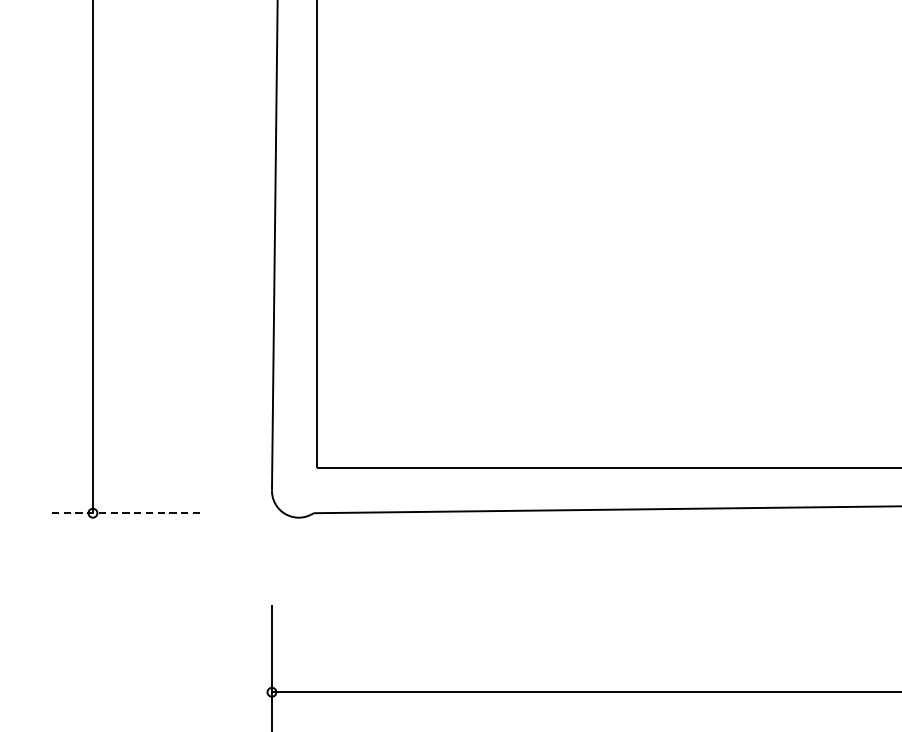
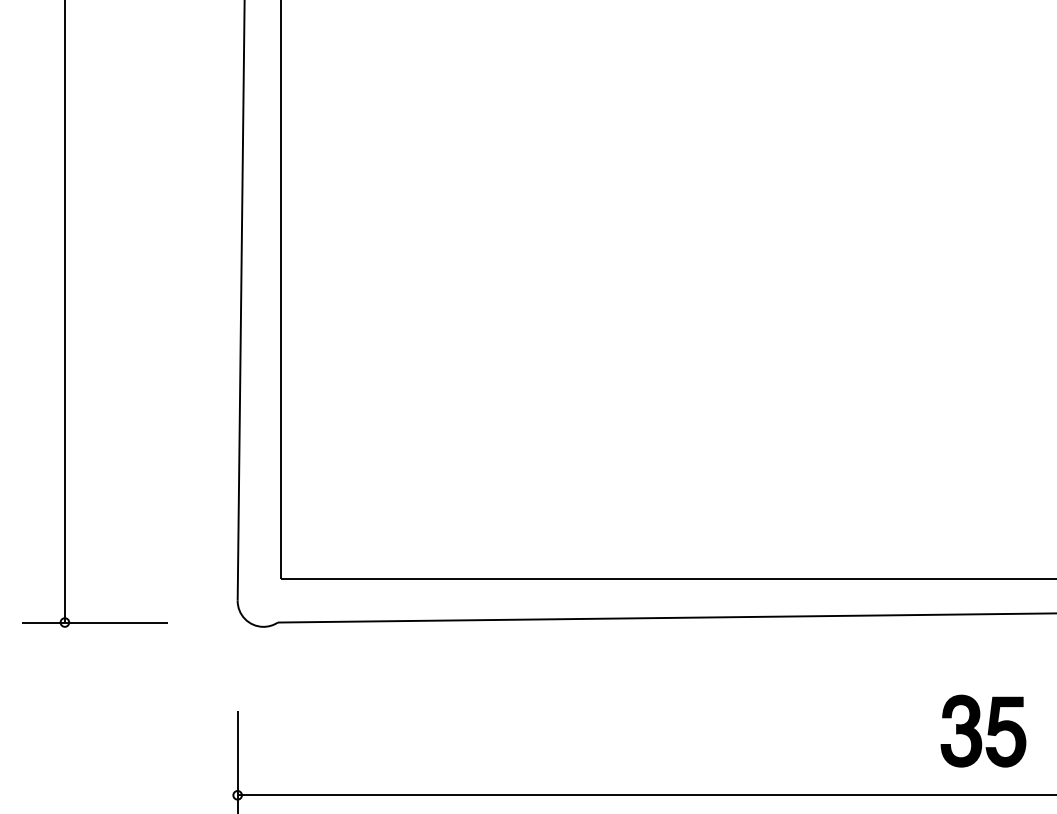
line: (123, 513) -> (94, 622), dashed -> solid

